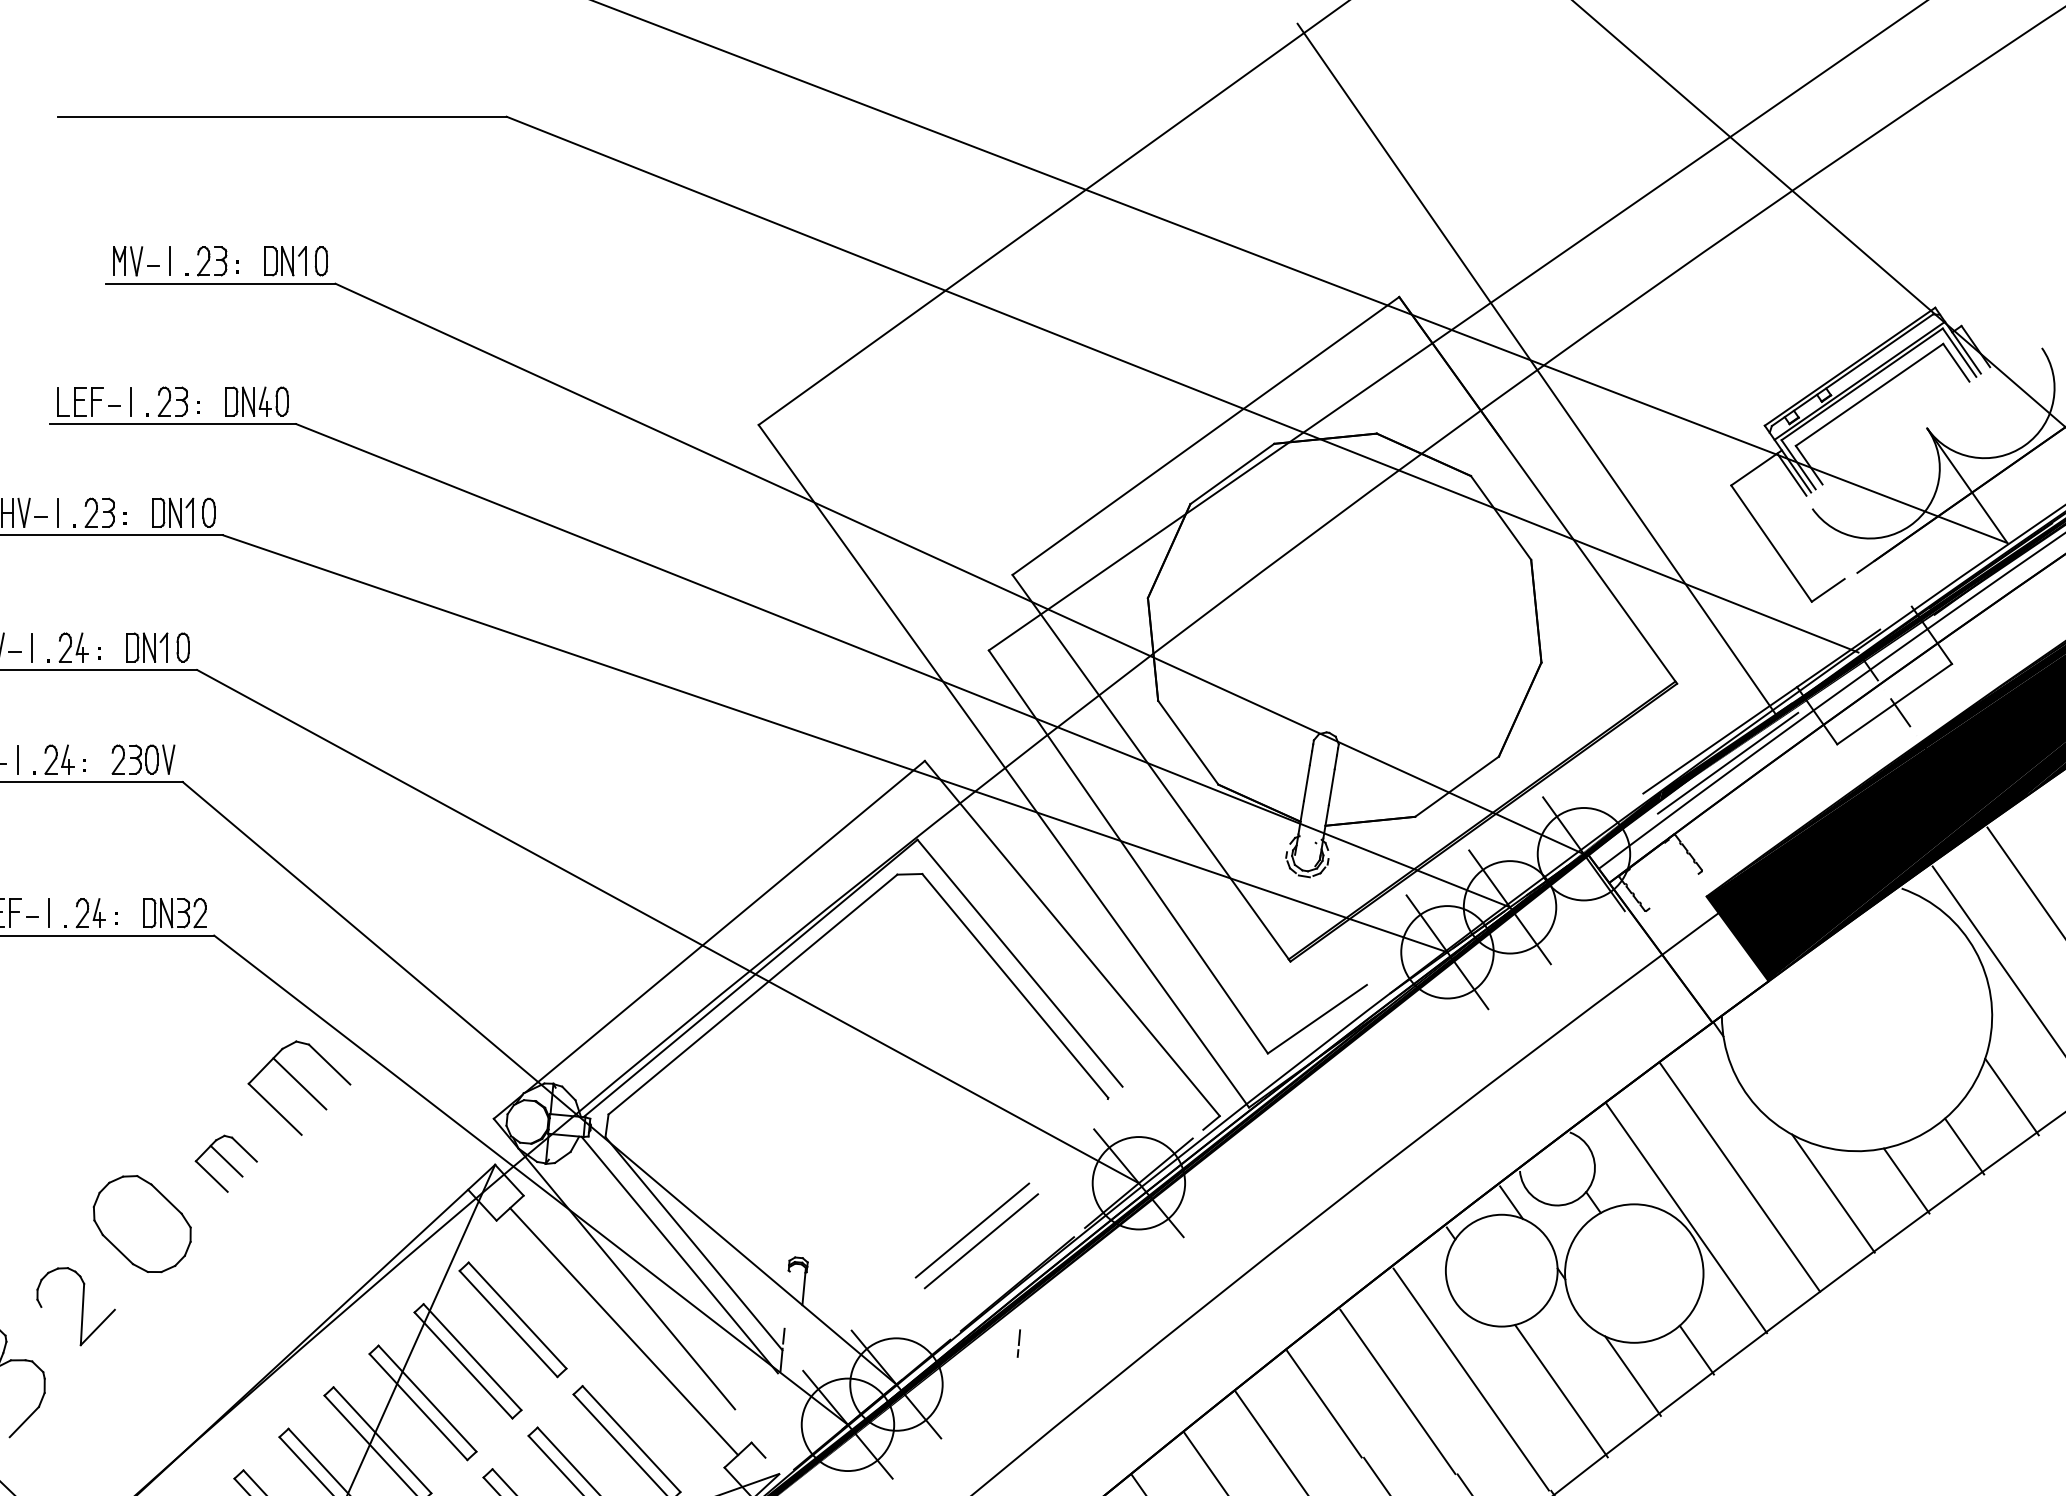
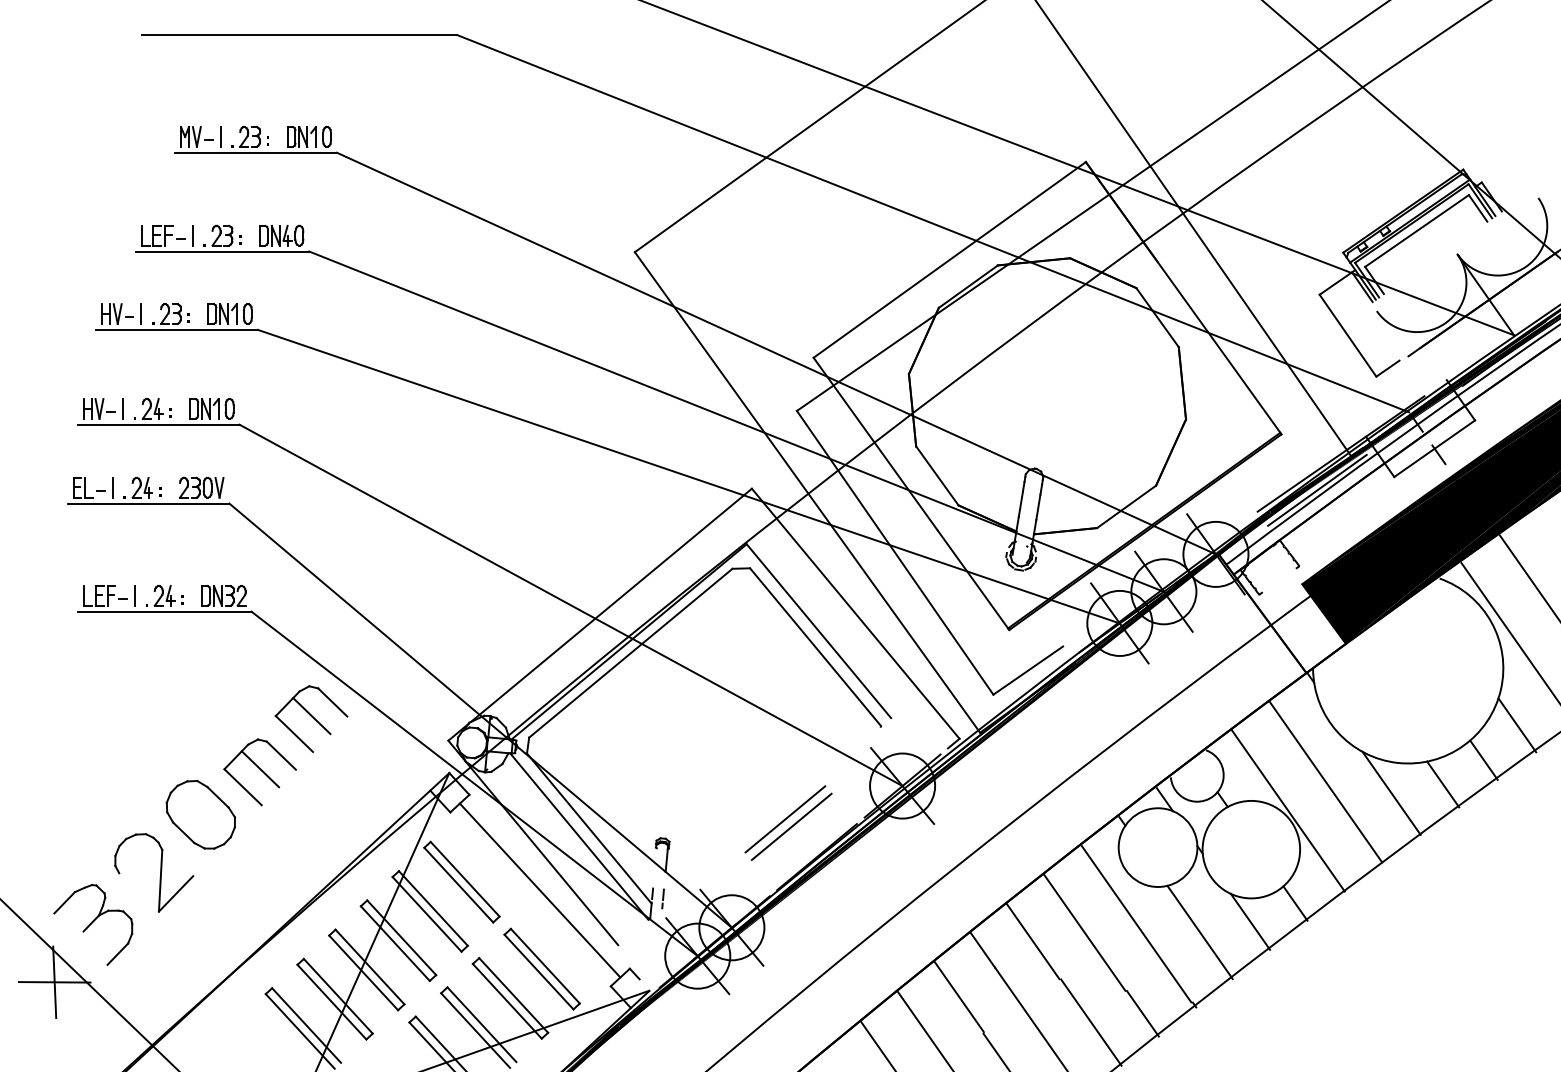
part: (225, 1163) -> (259, 772), size x1.67
part: (76, 1306) -> (154, 872), size x1.43
line: (1018, 1342) -> (662, 898), moved

